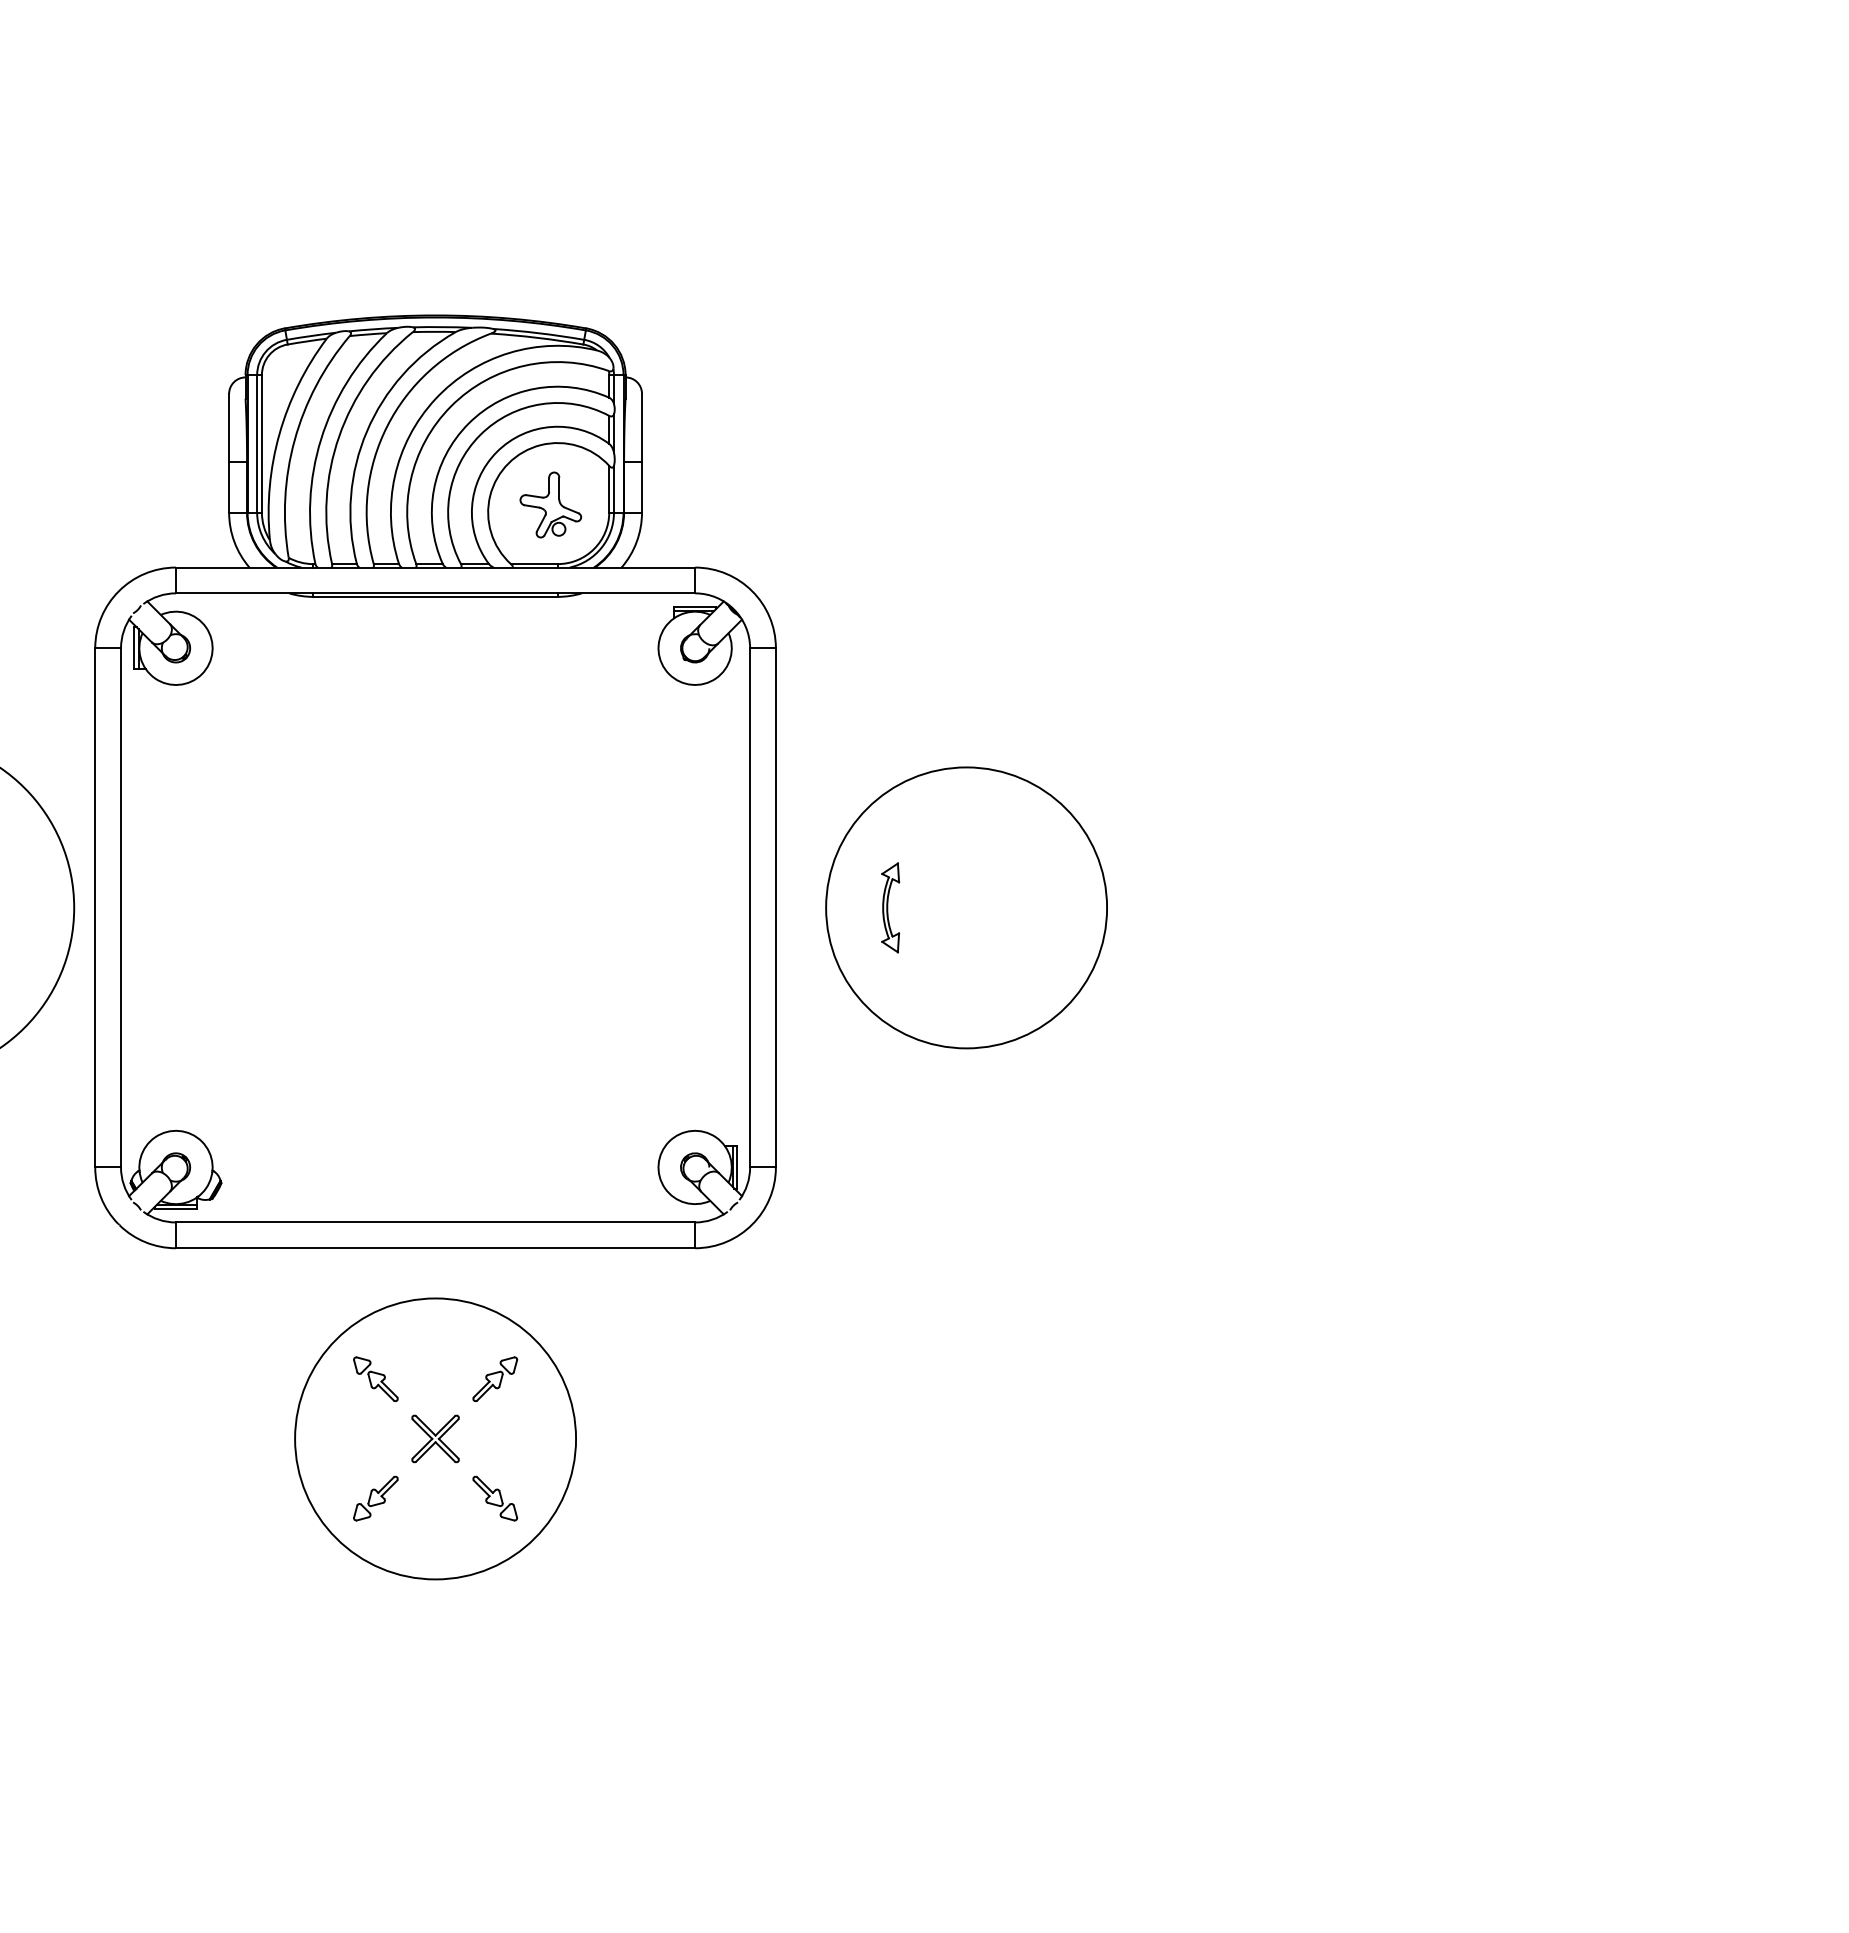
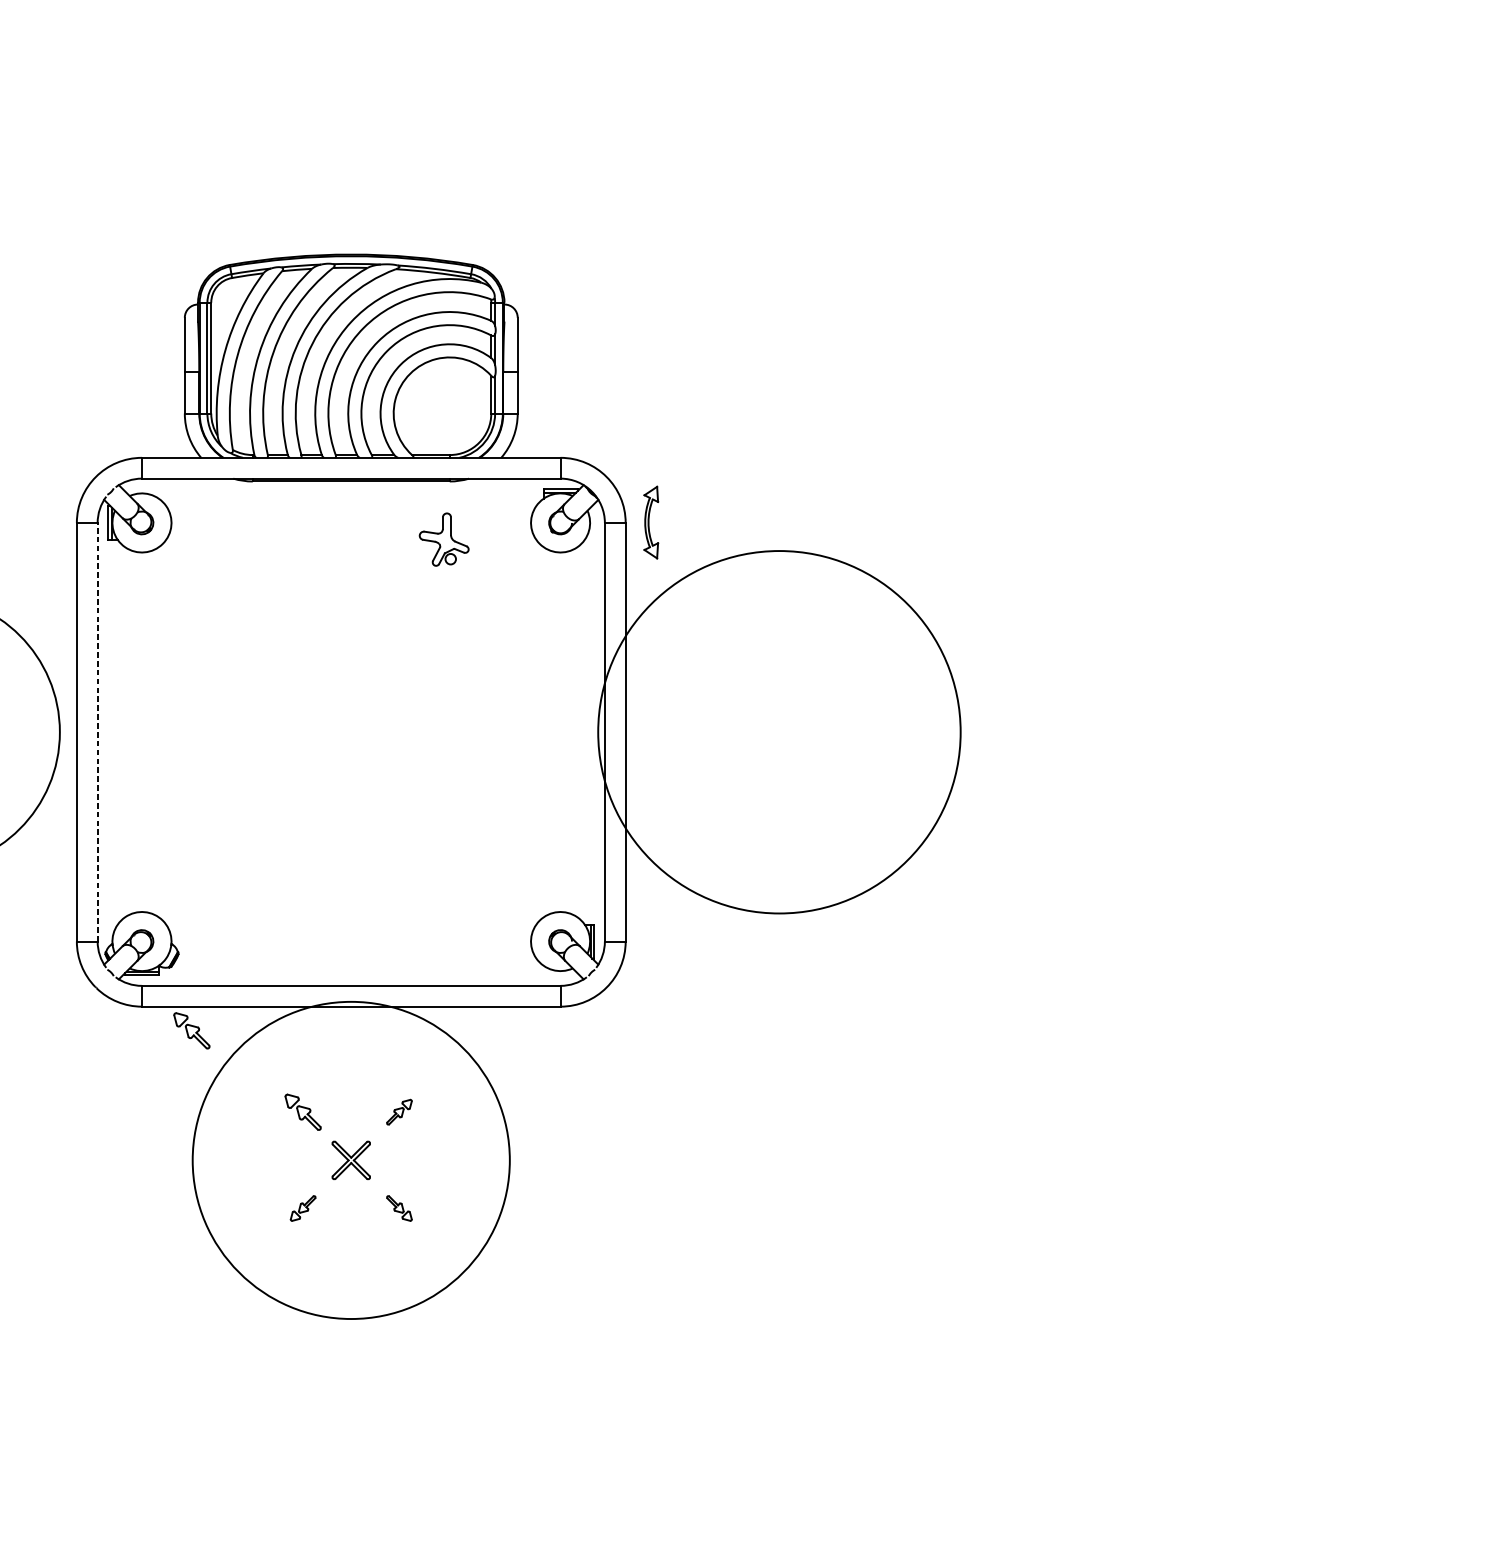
part: (550, 504) -> (443, 539), moved
line: (121, 907) -> (98, 731), solid -> dashed
part: (890, 907) -> (651, 522), moved
circle: (966, 907) -> (779, 731), size x1.6
part: (237, 1277) -> (191, 1030), added
part: (495, 1378) -> (399, 1111), size x0.7
circle: (435, 1438) -> (351, 1160), size x1.4
part: (375, 1498) -> (302, 1208), size x0.7
part: (495, 1498) -> (399, 1208), size x0.7

